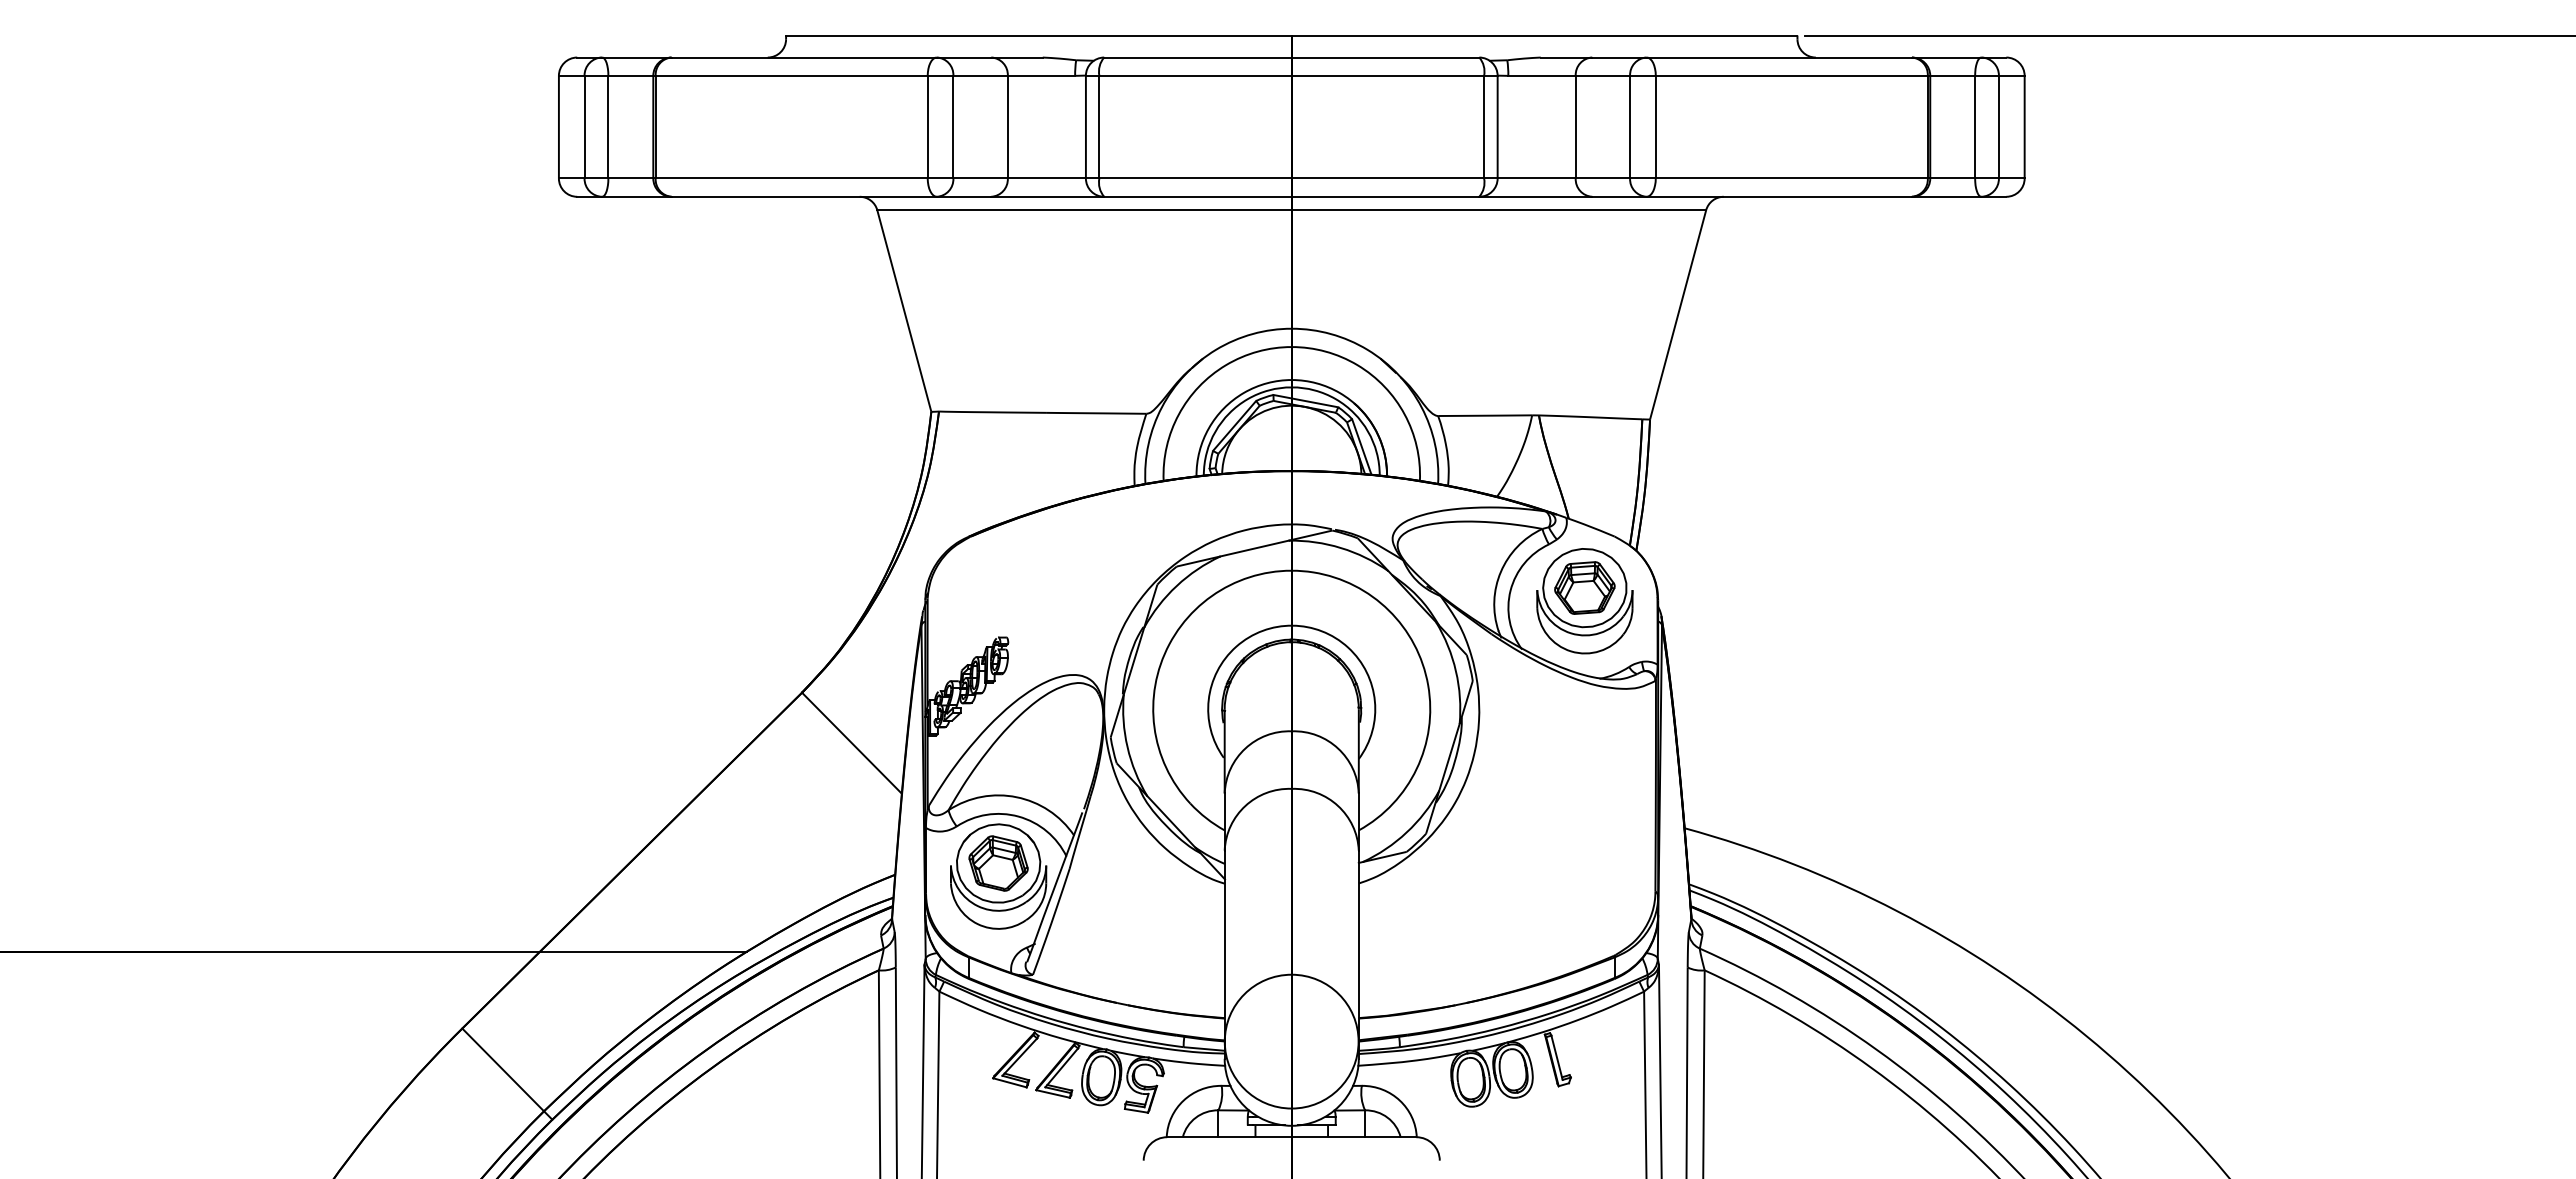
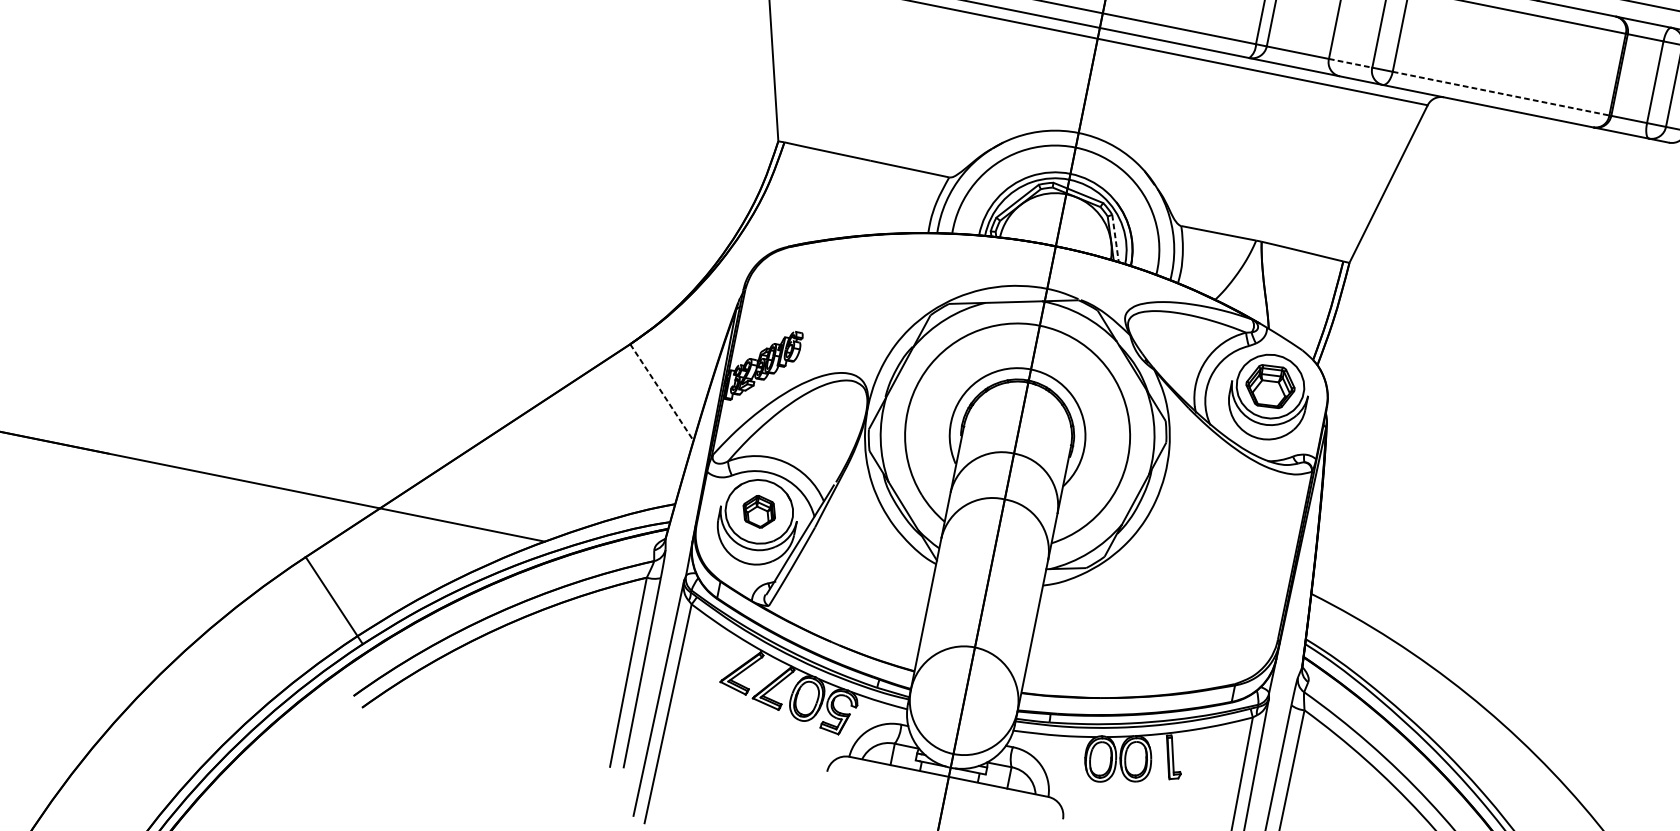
line: (1603, 178) -> (1351, 63), solid -> dashed
line: (1792, 178) -> (1501, 93), solid -> dashed
line: (1362, 447) -> (1115, 238), solid -> dashed
line: (851, 742) -> (661, 391), solid -> dashed
part: (998, 863) -> (759, 511), size x0.7

